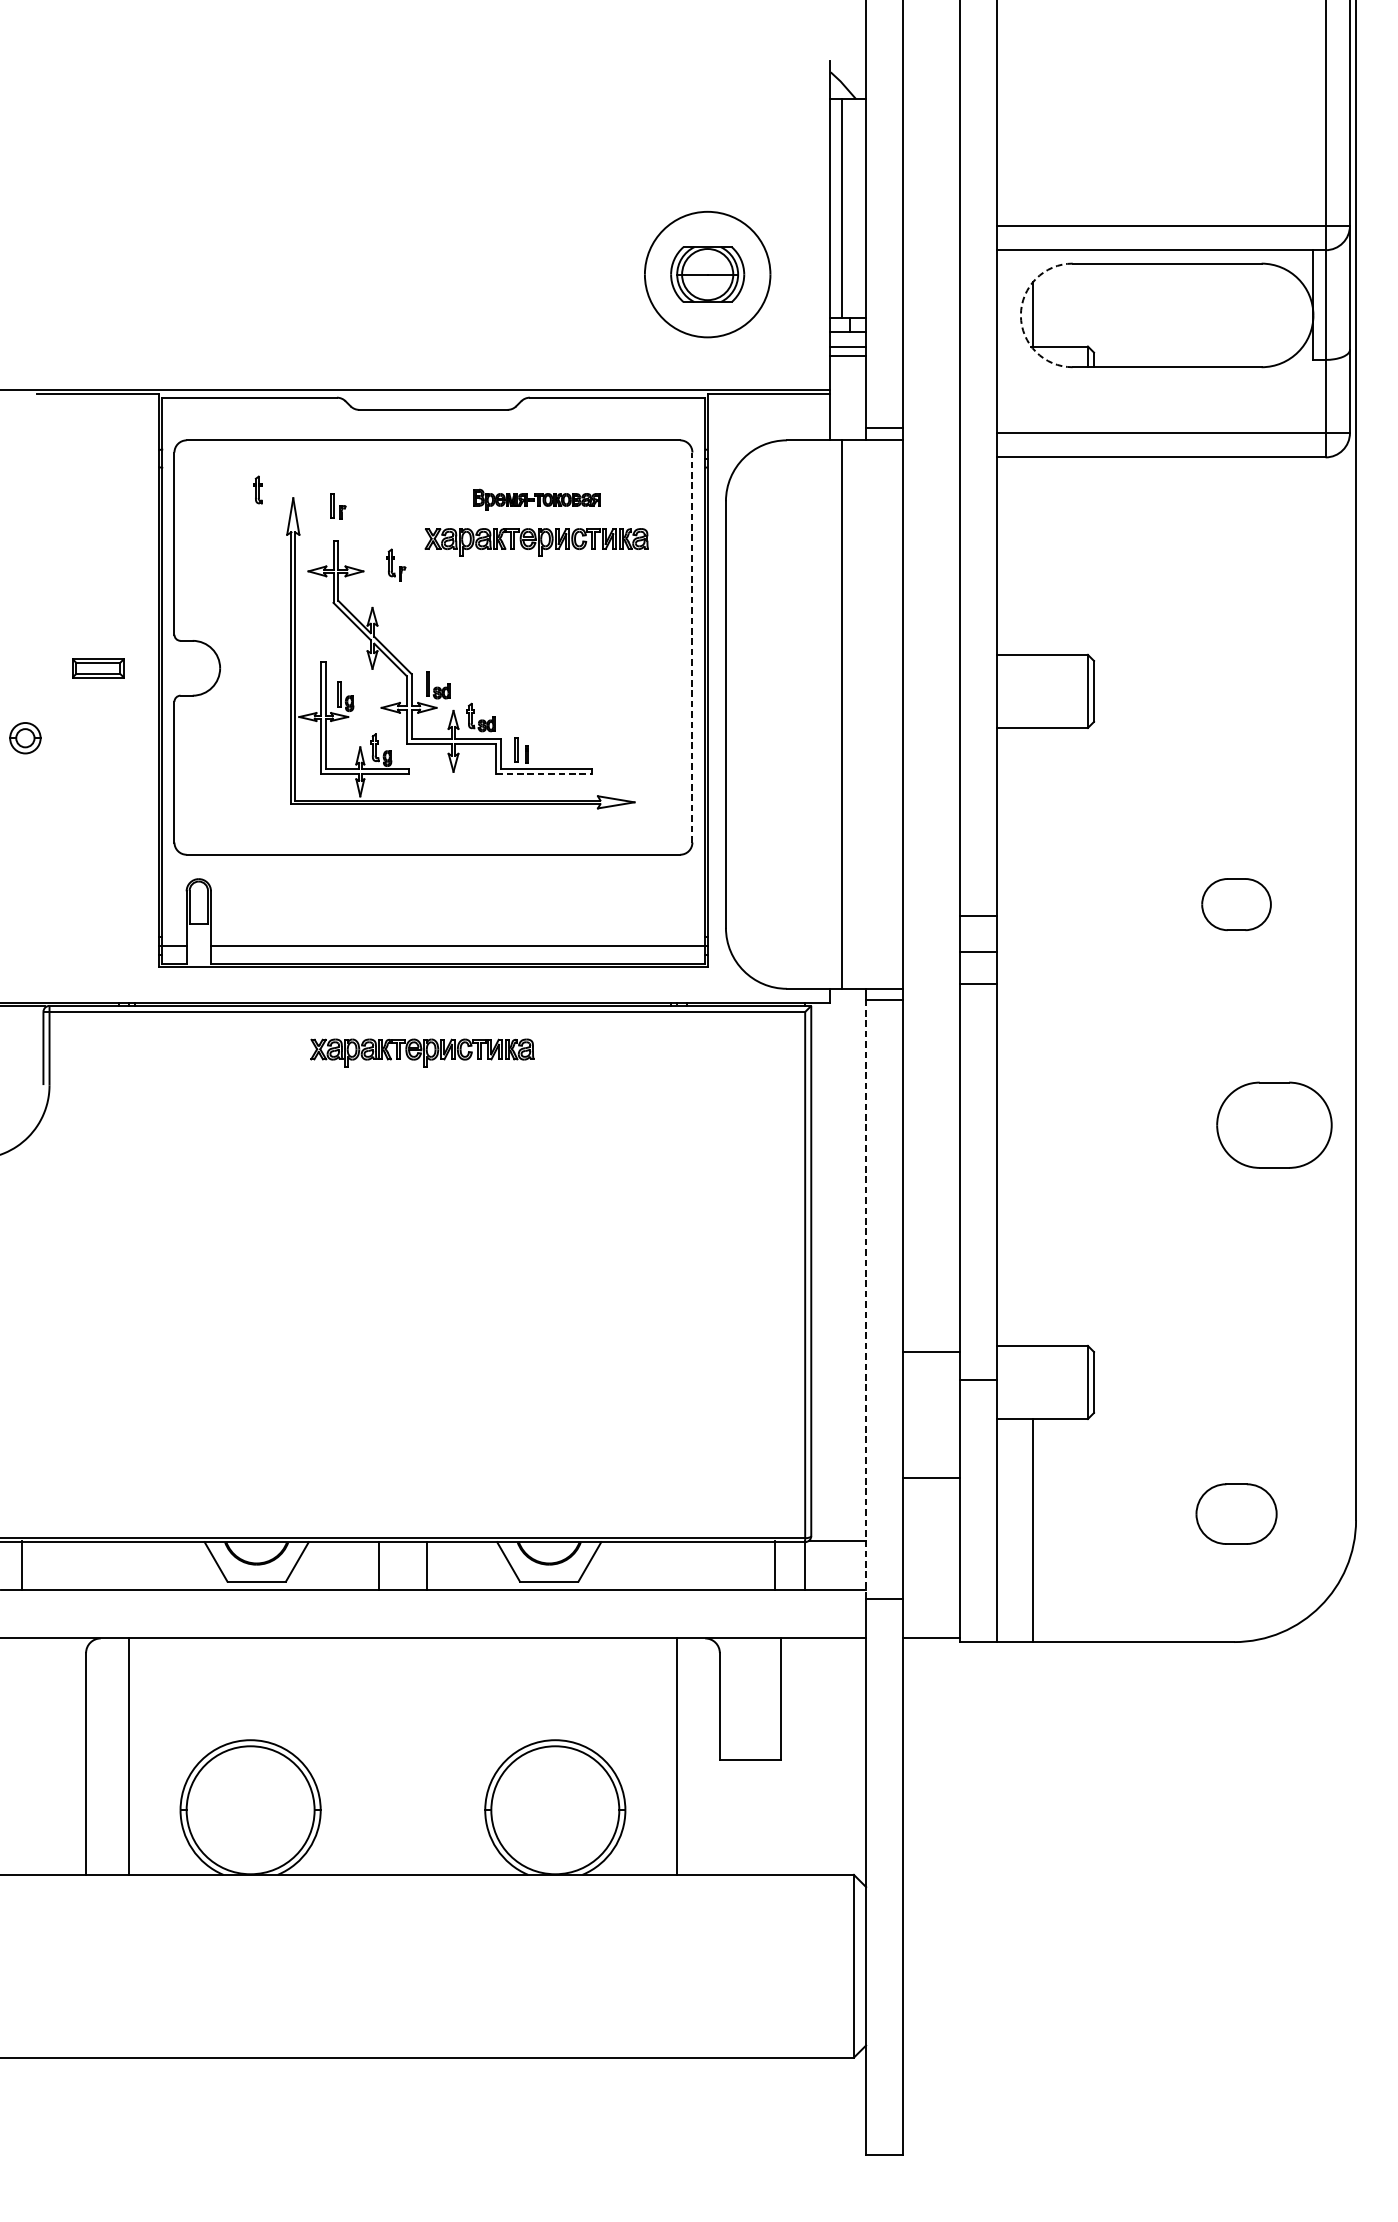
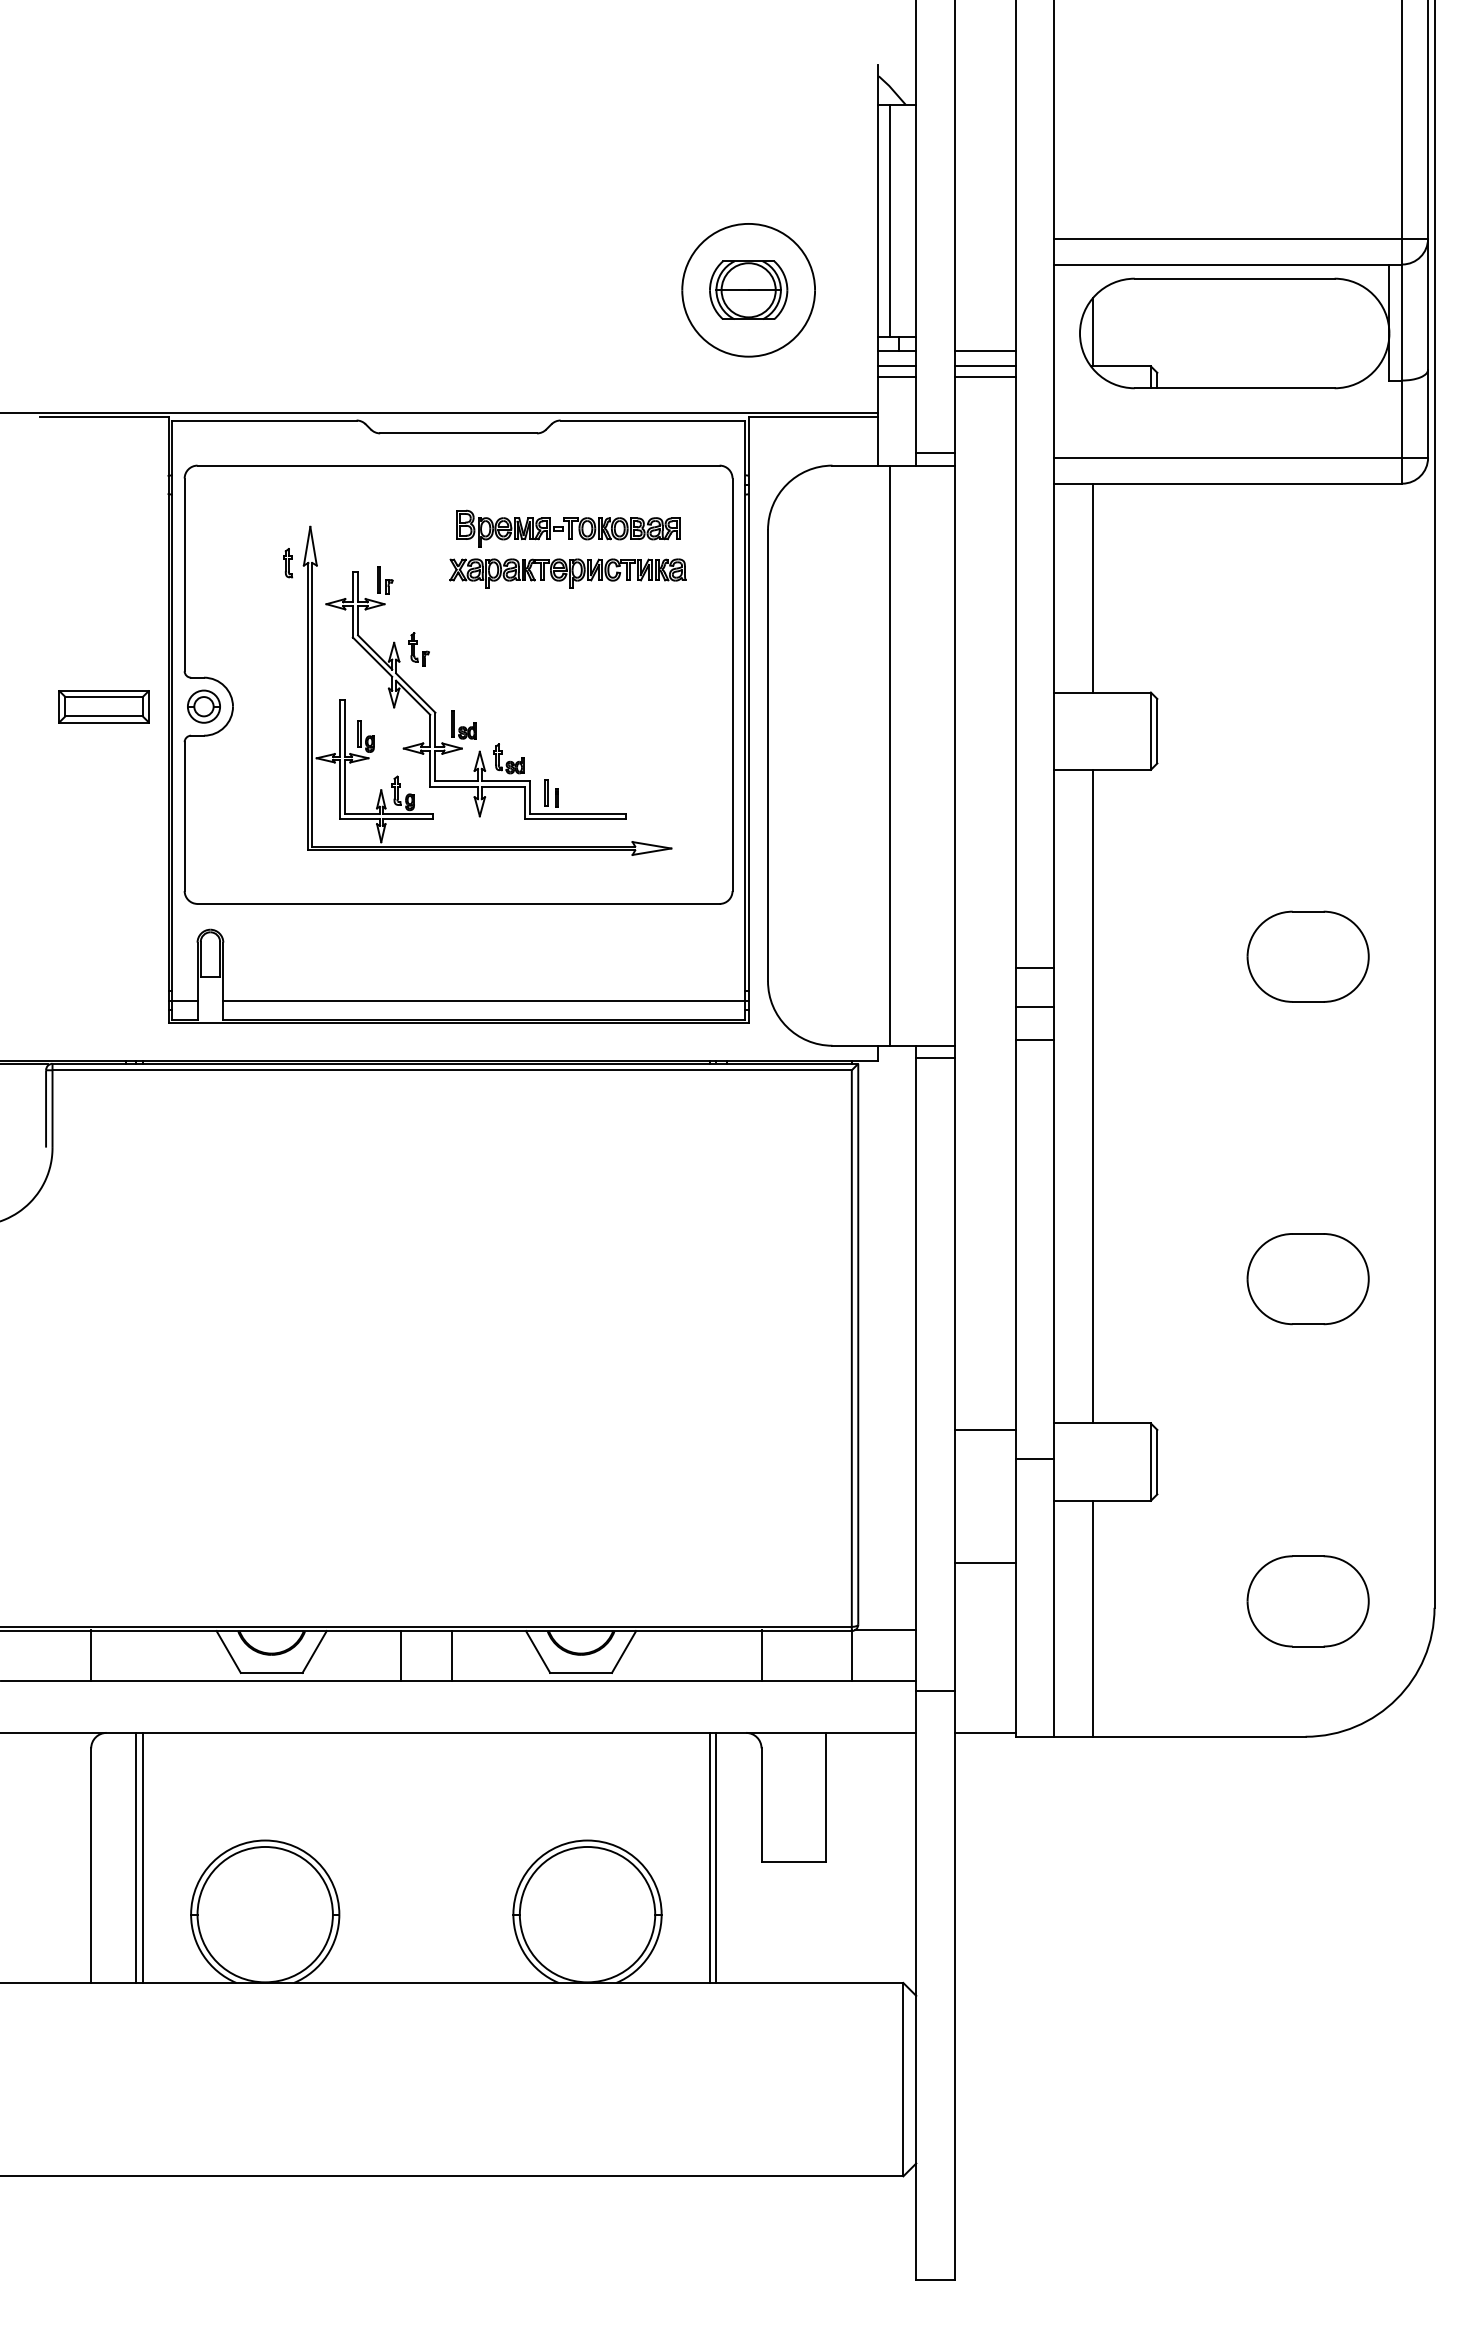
arc: (1021, 315) -> (1080, 333), dashed -> solid
line: (930, 331) -> (984, 350), added
line: (930, 346) -> (984, 366), added
line: (930, 356) -> (984, 376), added
part: (257, 490) -> (287, 563), moved
part: (537, 499) -> (568, 528), size x1.67
part: (338, 506) -> (385, 580), moved
line: (1032, 555) -> (1092, 587), added
part: (395, 565) -> (418, 649), moved
line: (692, 647) -> (732, 684), dashed -> solid
part: (97, 668) -> (103, 706), size x1.67
part: (24, 738) -> (203, 706), moved
line: (543, 773) -> (575, 818), dashed -> solid
part: (1235, 904) -> (1307, 956), size x1.67
line: (1032, 1036) -> (1092, 1096), added
part: (421, 1052) -> (446, 1113), removed
part: (1273, 1125) -> (1307, 1279), moved
line: (866, 1299) -> (916, 1374), dashed -> solid
part: (1235, 1514) -> (1307, 1601), size x1.43
line: (22, 1565) -> (91, 1655), moved
line: (774, 1565) -> (761, 1655), moved
line: (134, 1756) -> (142, 1857), added
line: (671, 1756) -> (710, 1857), added

